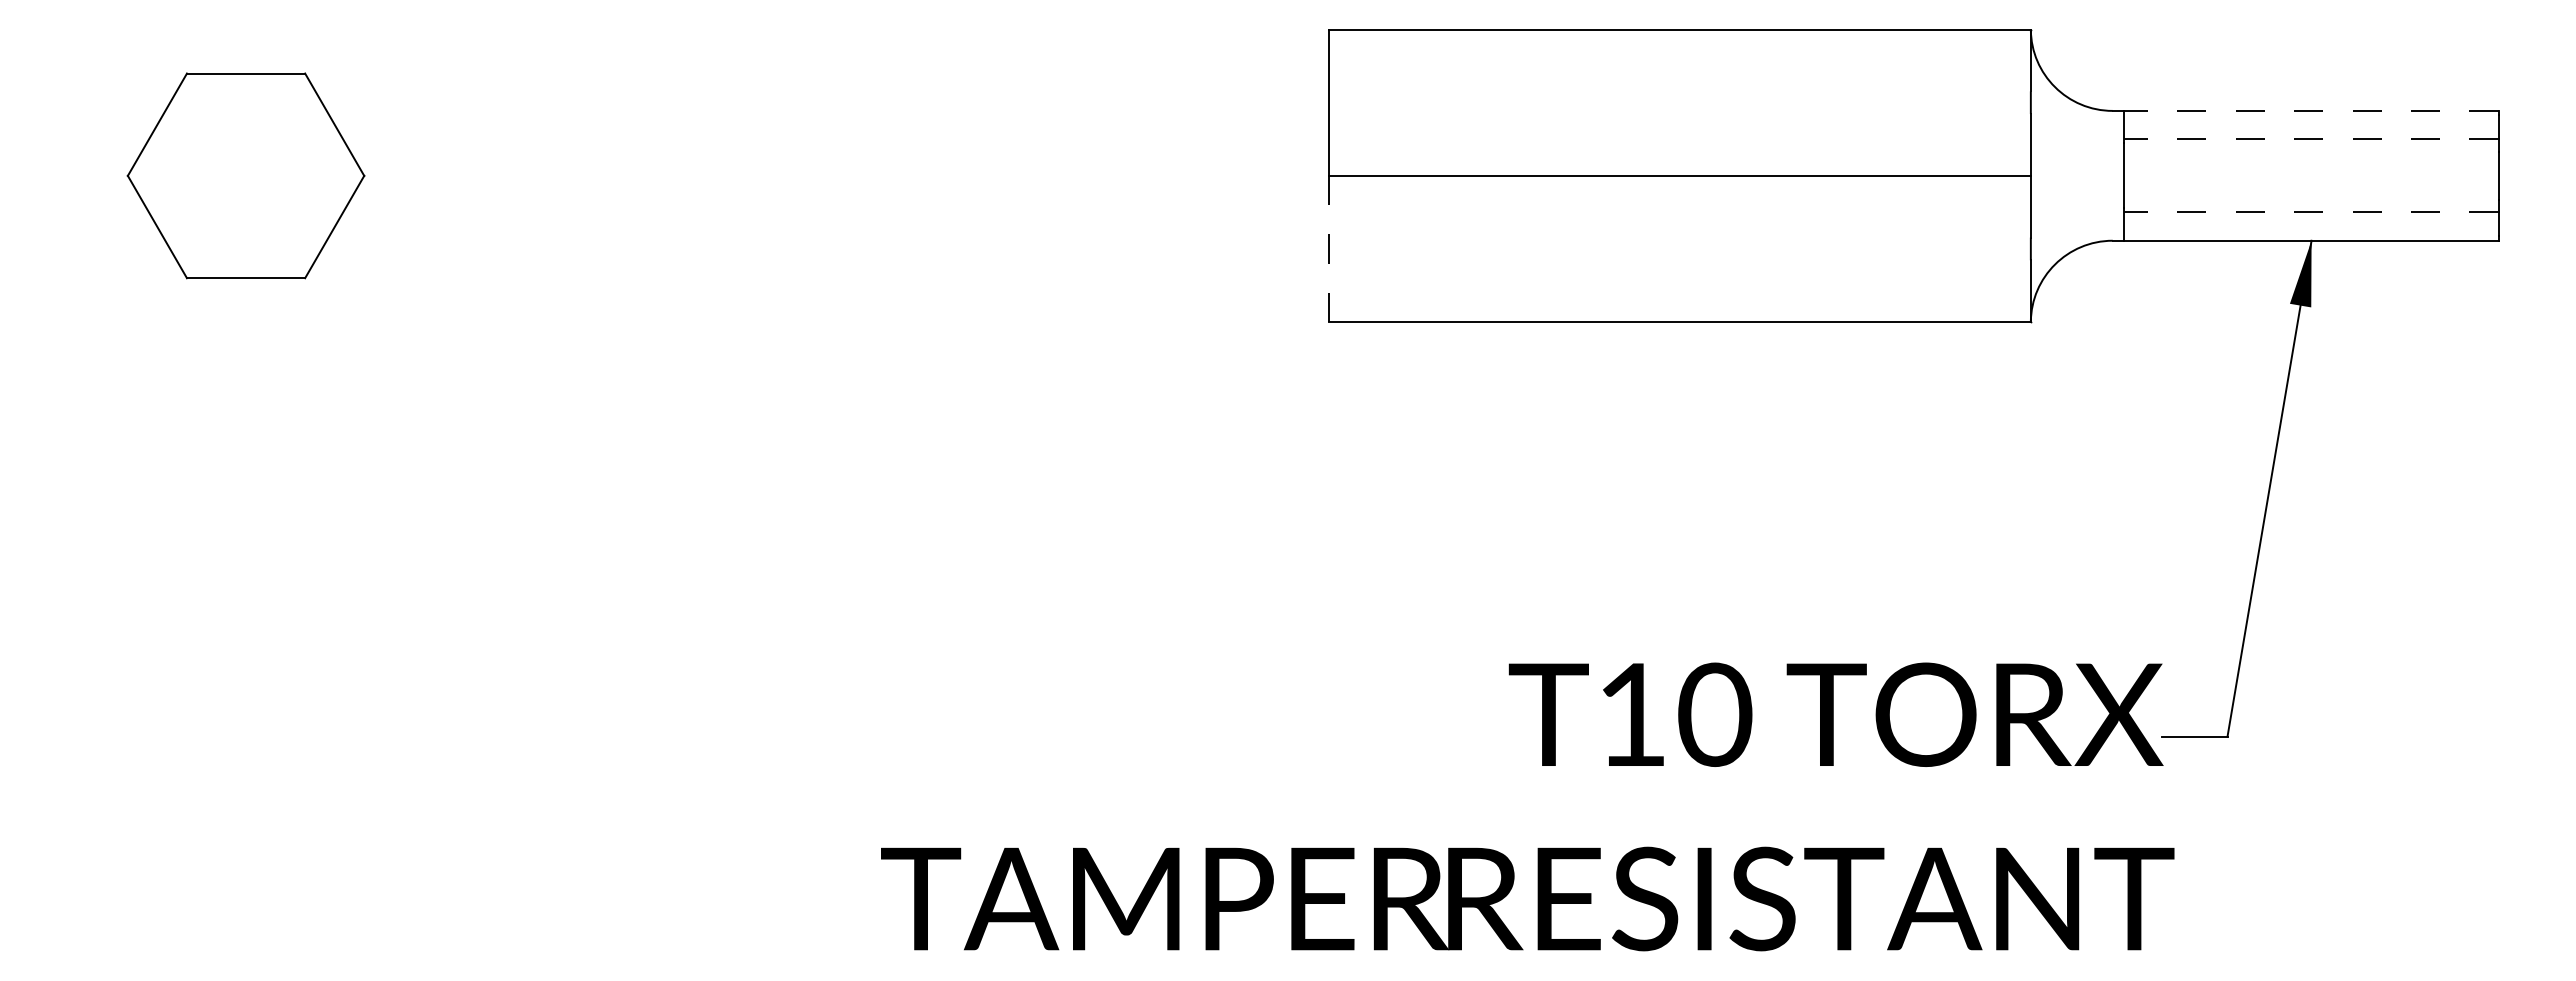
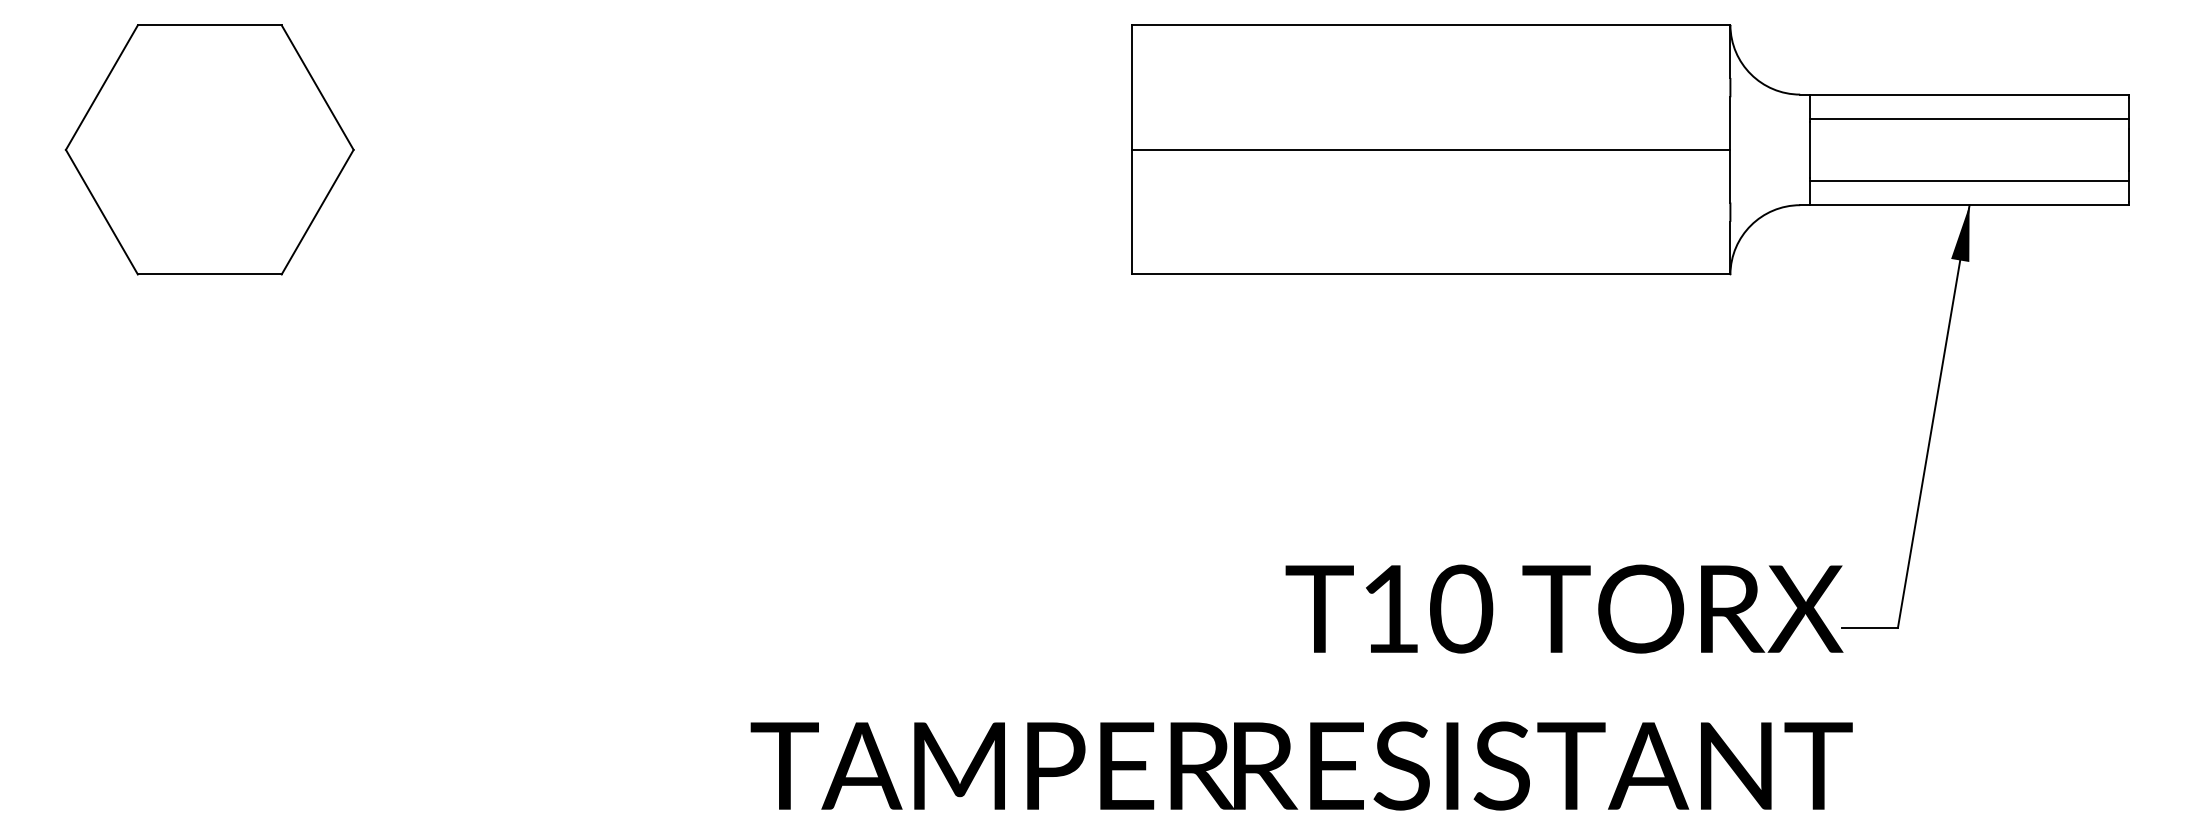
line: (2311, 110) -> (1969, 94), dashed -> solid
line: (2311, 139) -> (1969, 118), dashed -> solid
part: (245, 175) -> (209, 149), size x1.43
line: (2311, 212) -> (1969, 181), dashed -> solid
line: (1329, 248) -> (1132, 211), dashed -> solid

